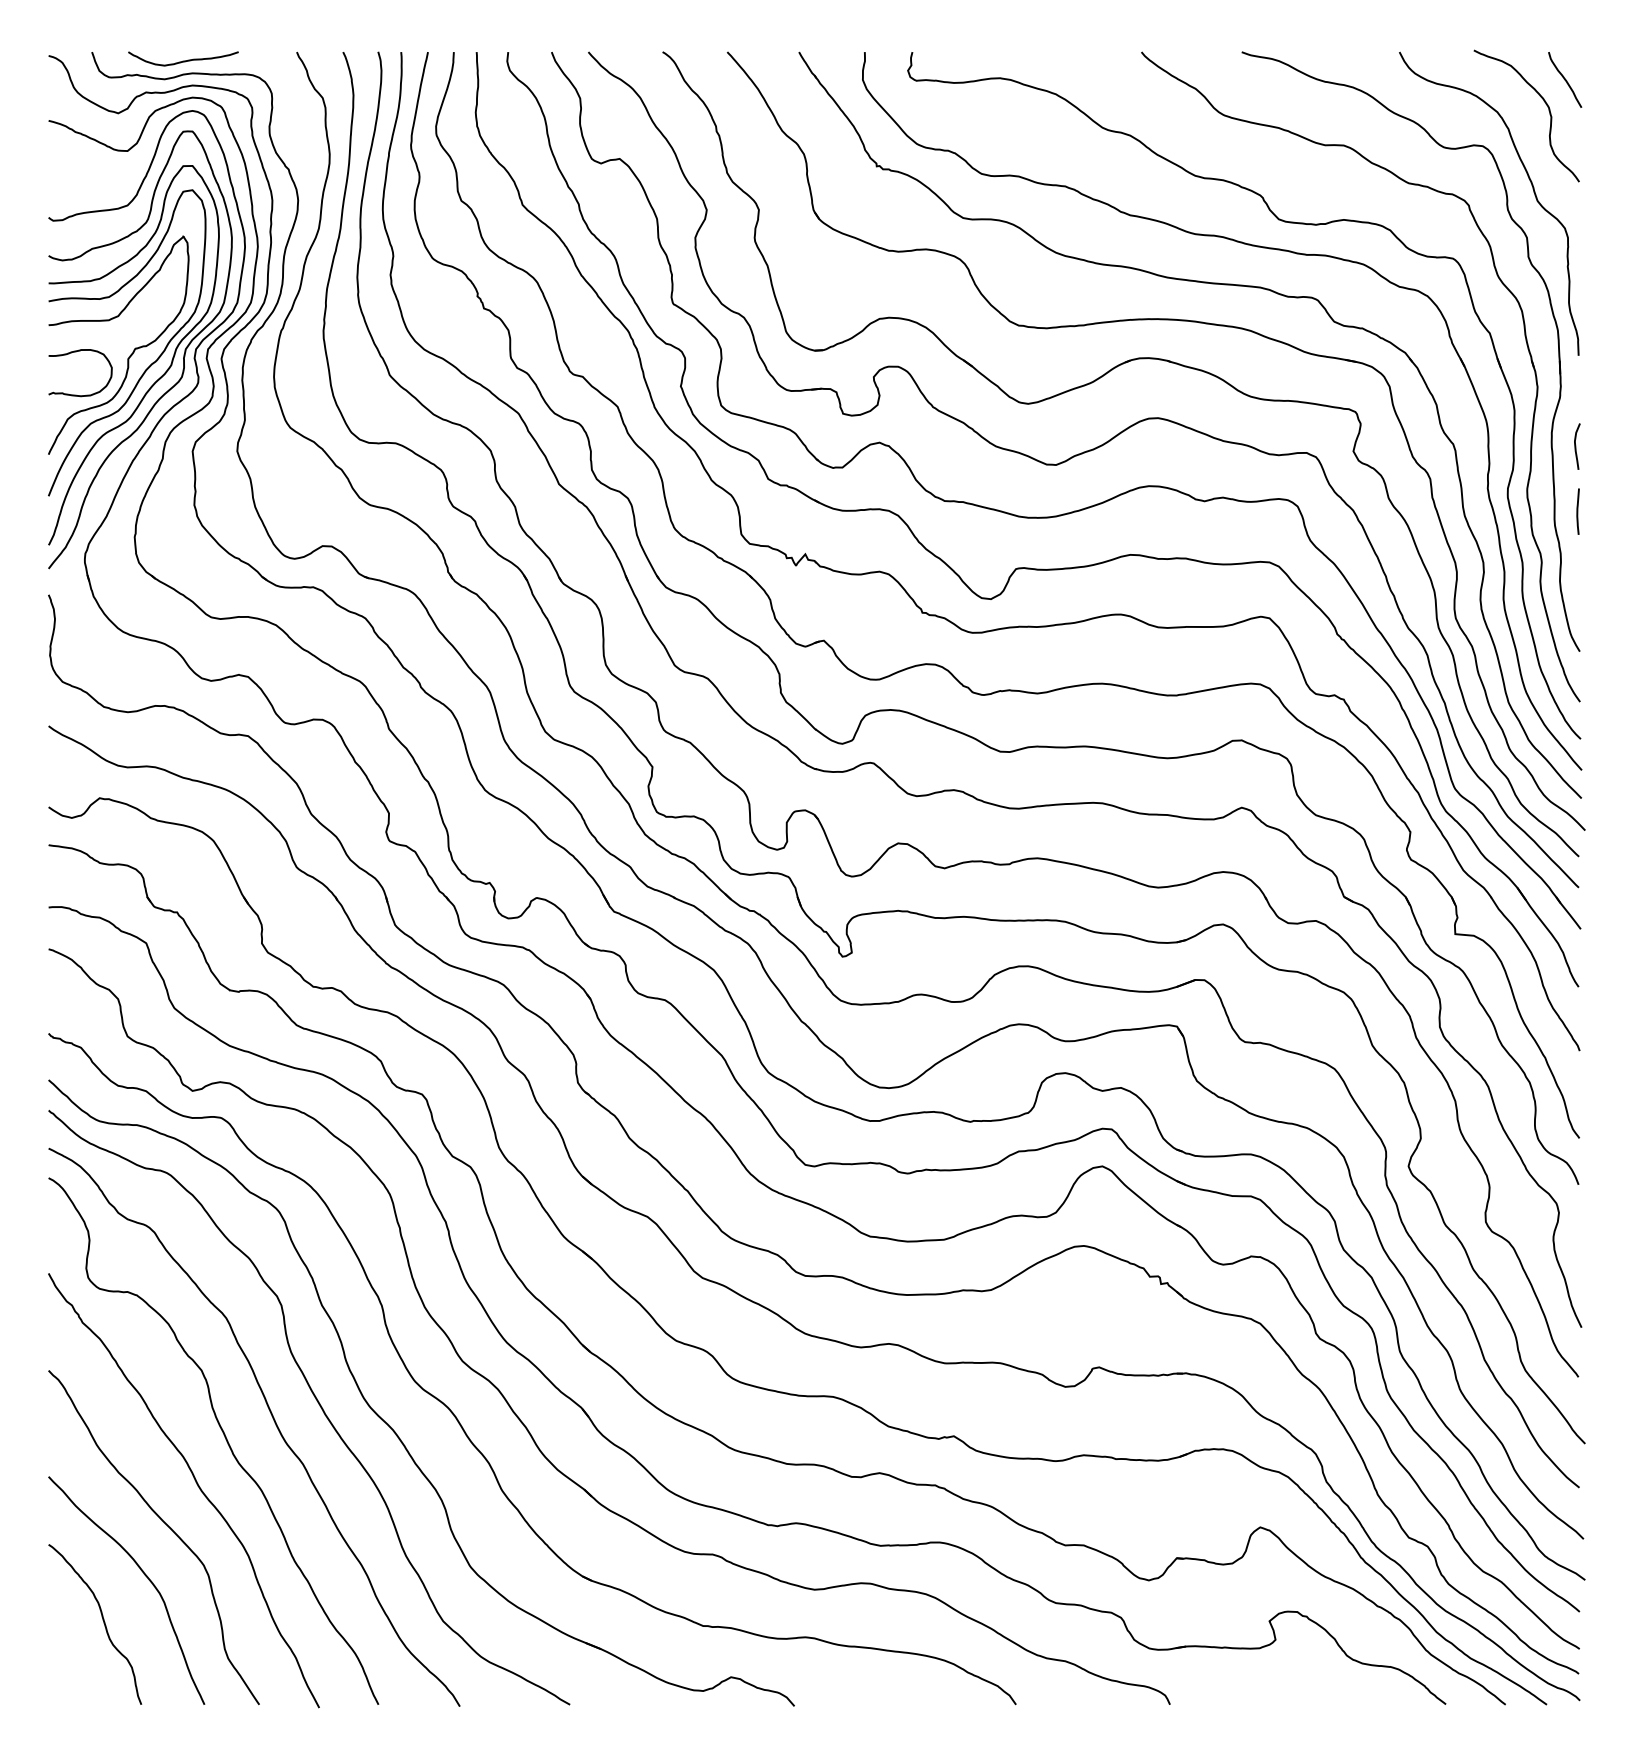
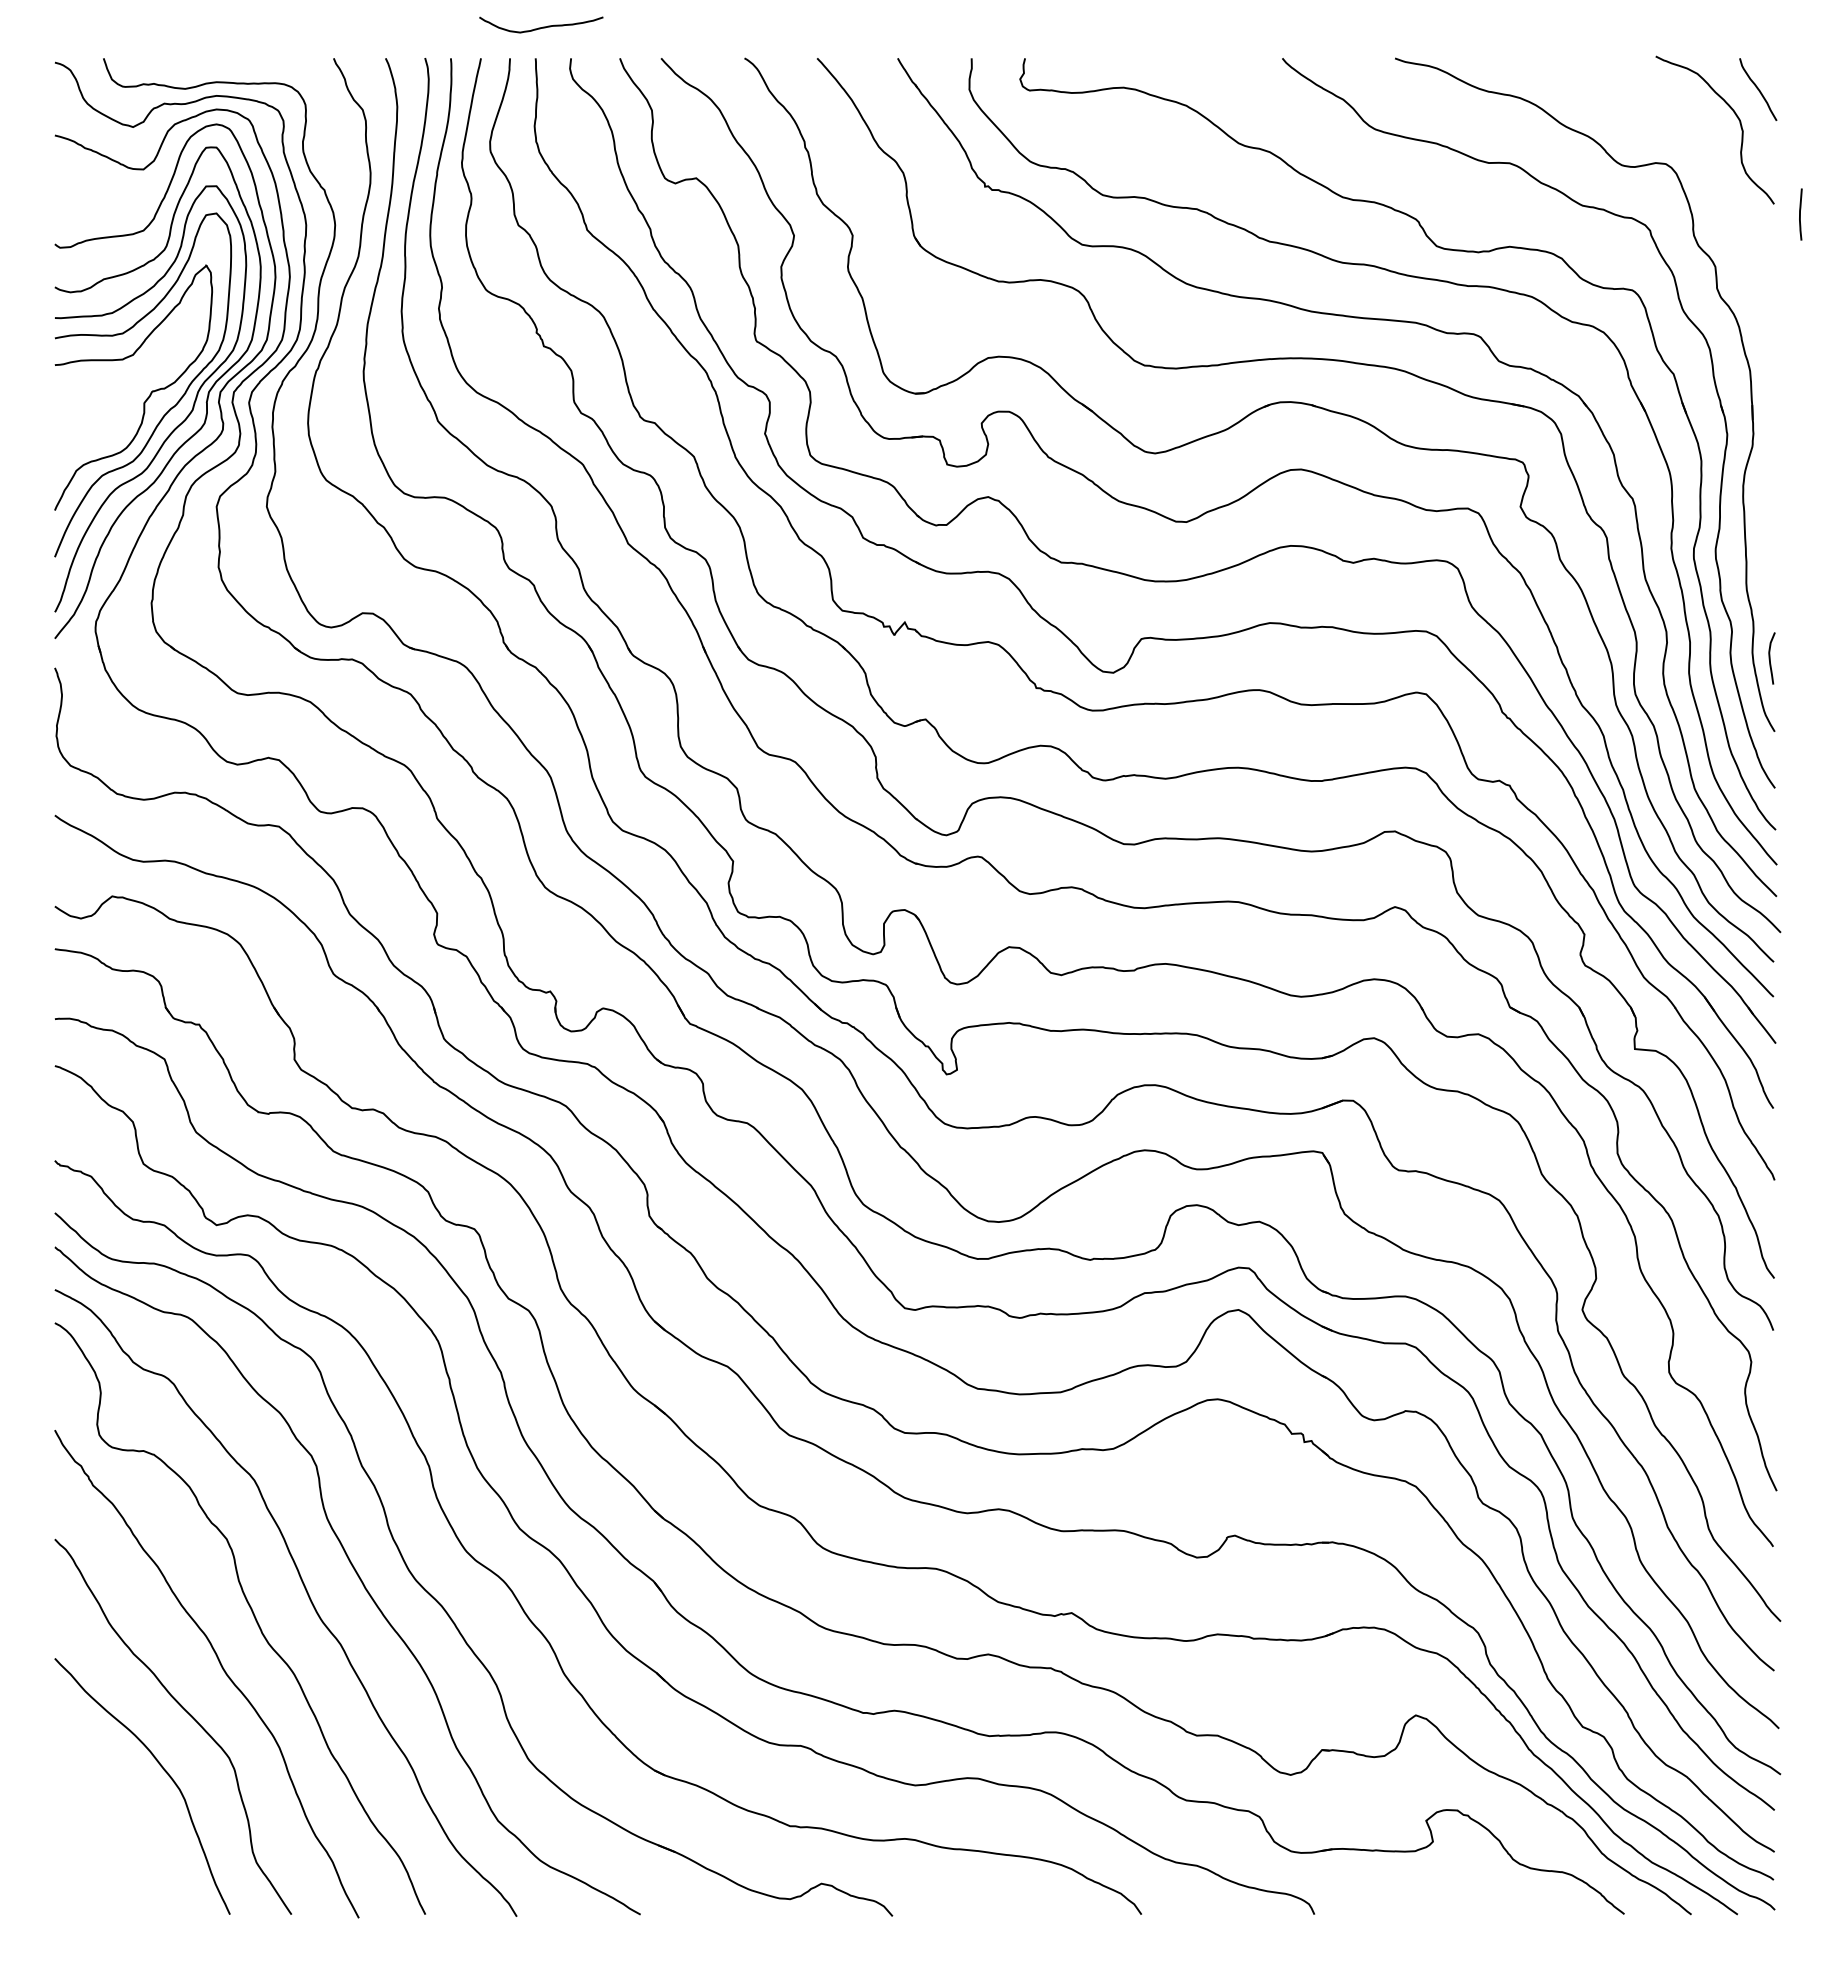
curve: (184, 60) -> (542, 26), moved
curve: (1533, 192) -> (1722, 215), removed
curve: (76, 352) -> (86, 395), removed
curve: (1576, 446) -> (1770, 658), moved
curve: (1577, 511) -> (1800, 214), moved
curve: (103, 1622) -> (116, 1822), removed

